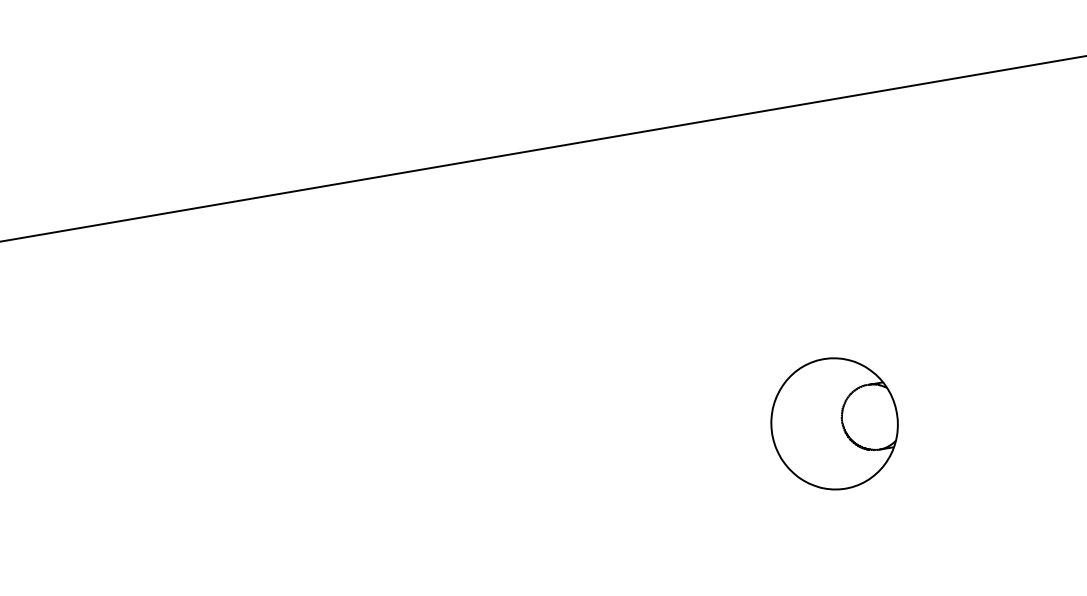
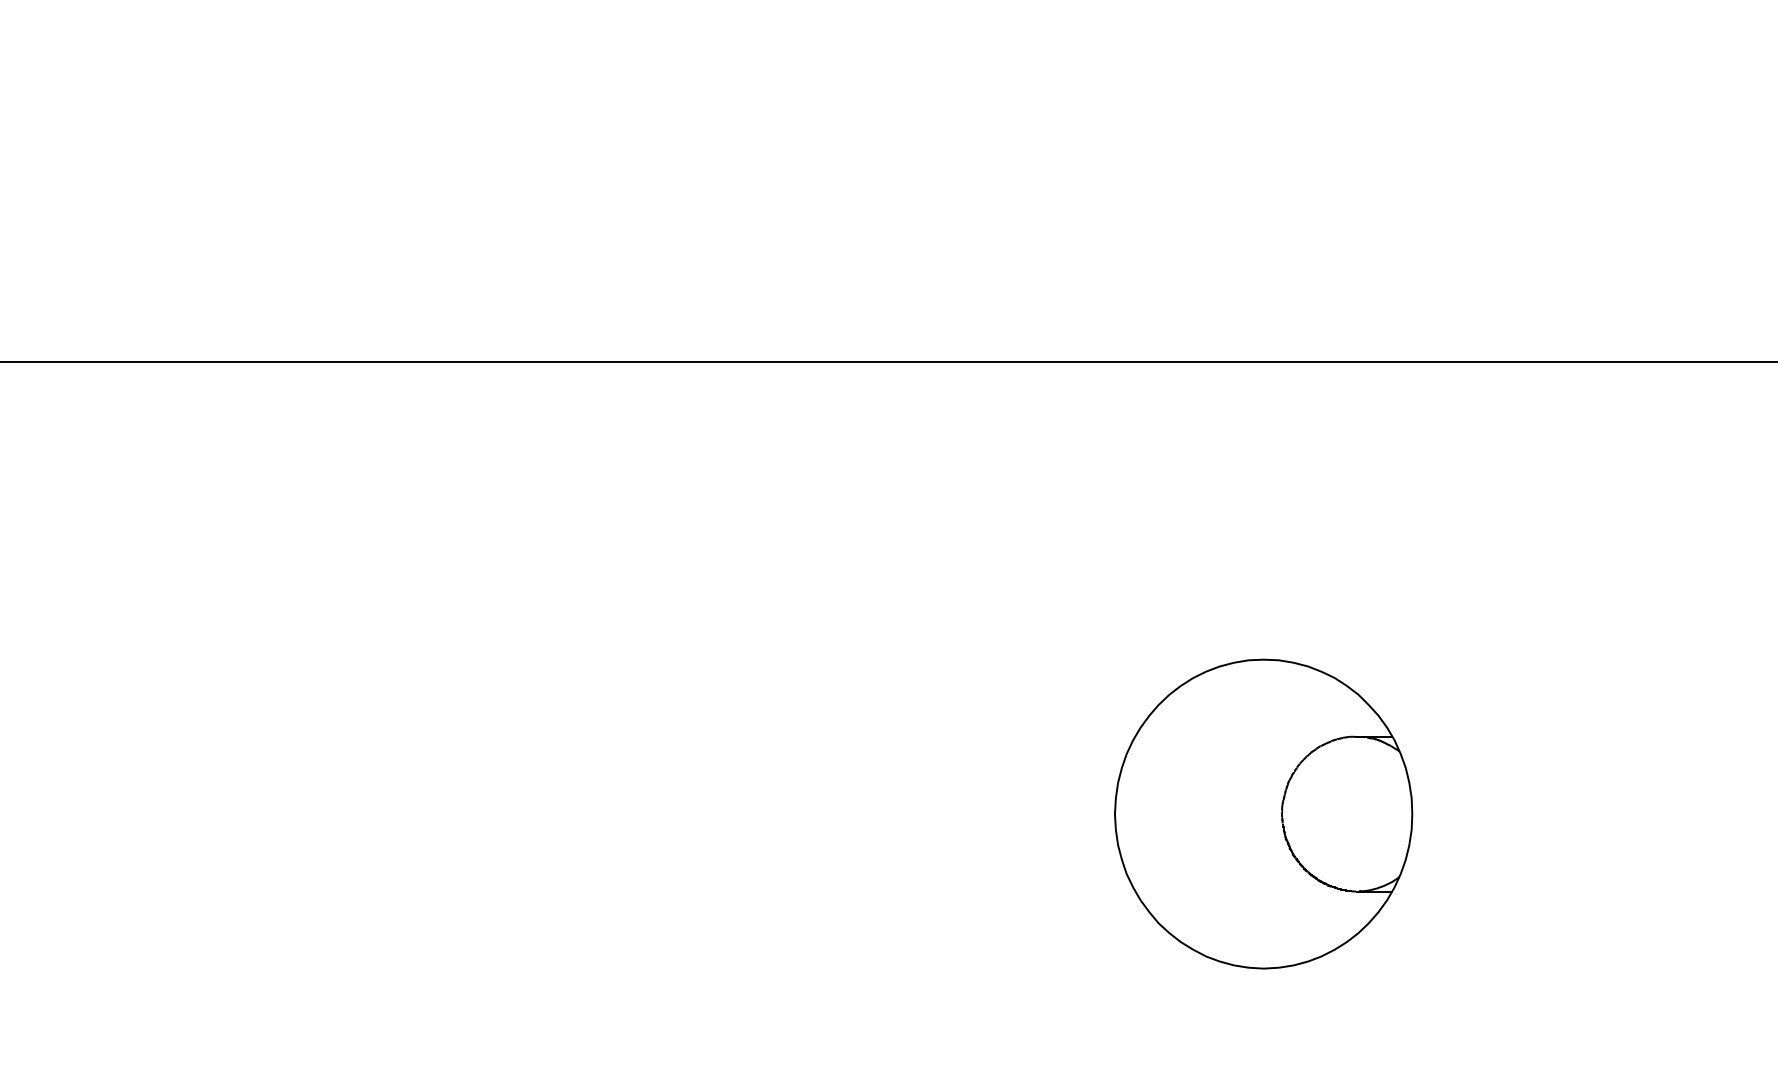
part: (834, 423) -> (1263, 813), size x1.67

